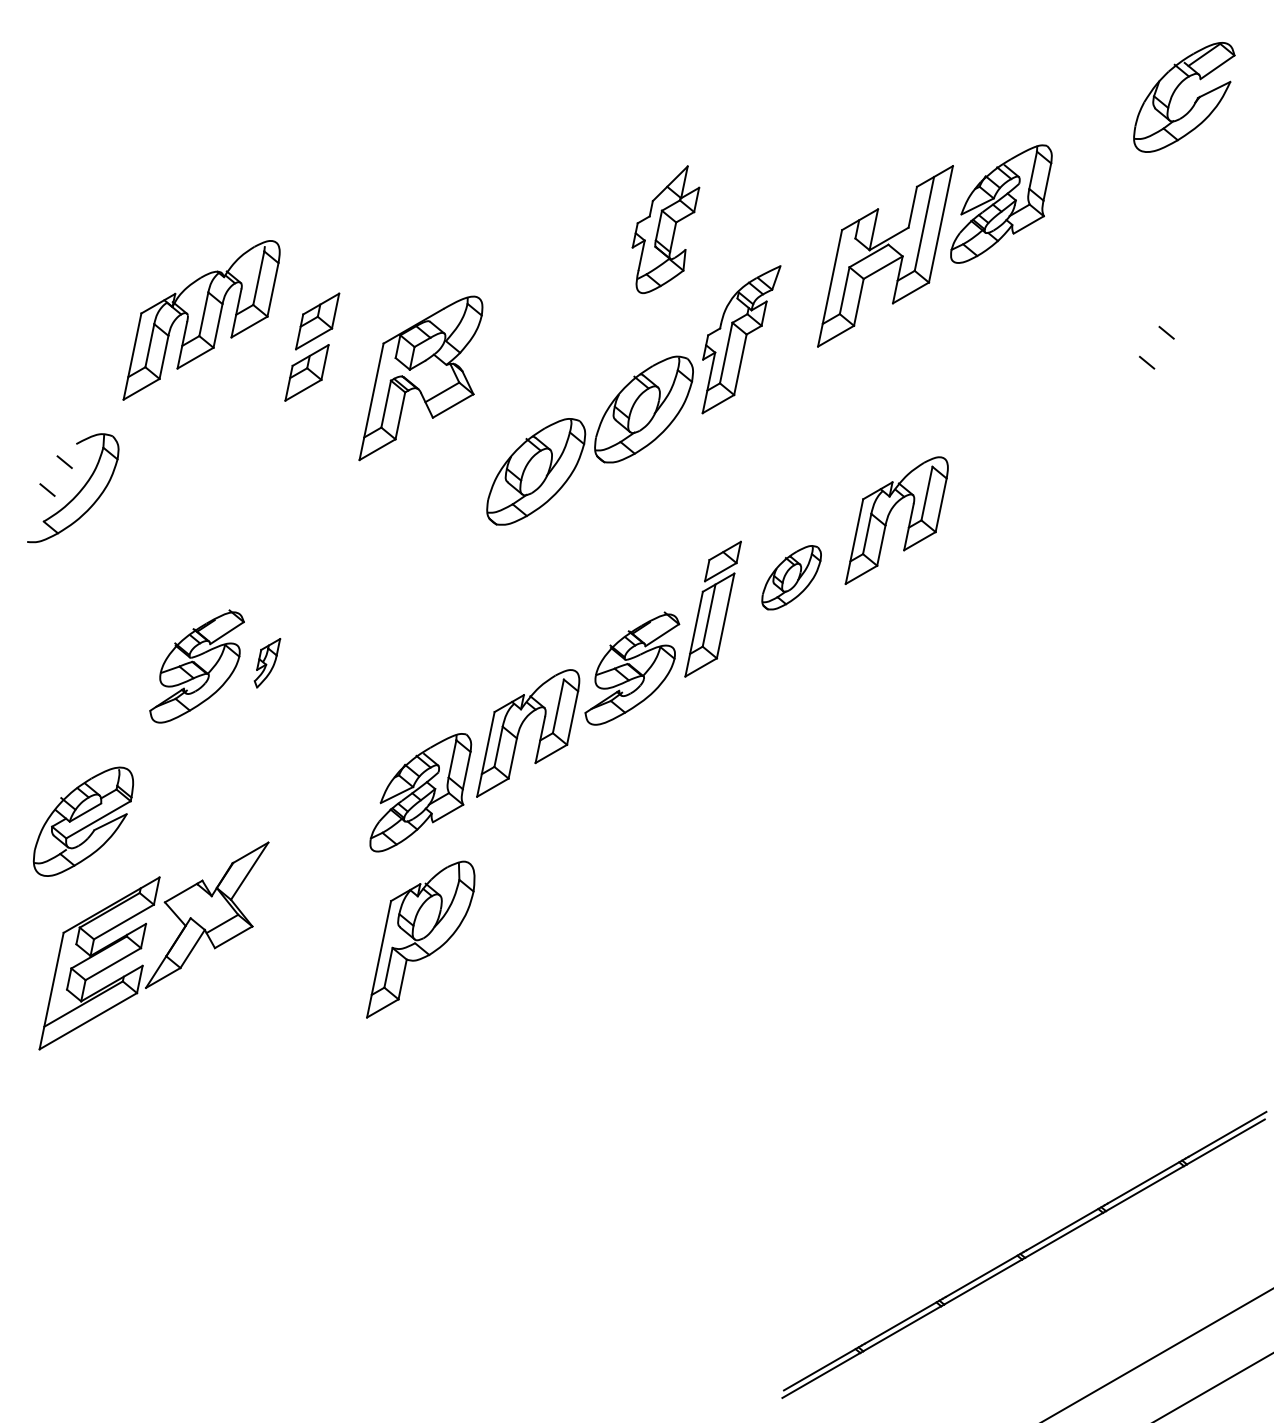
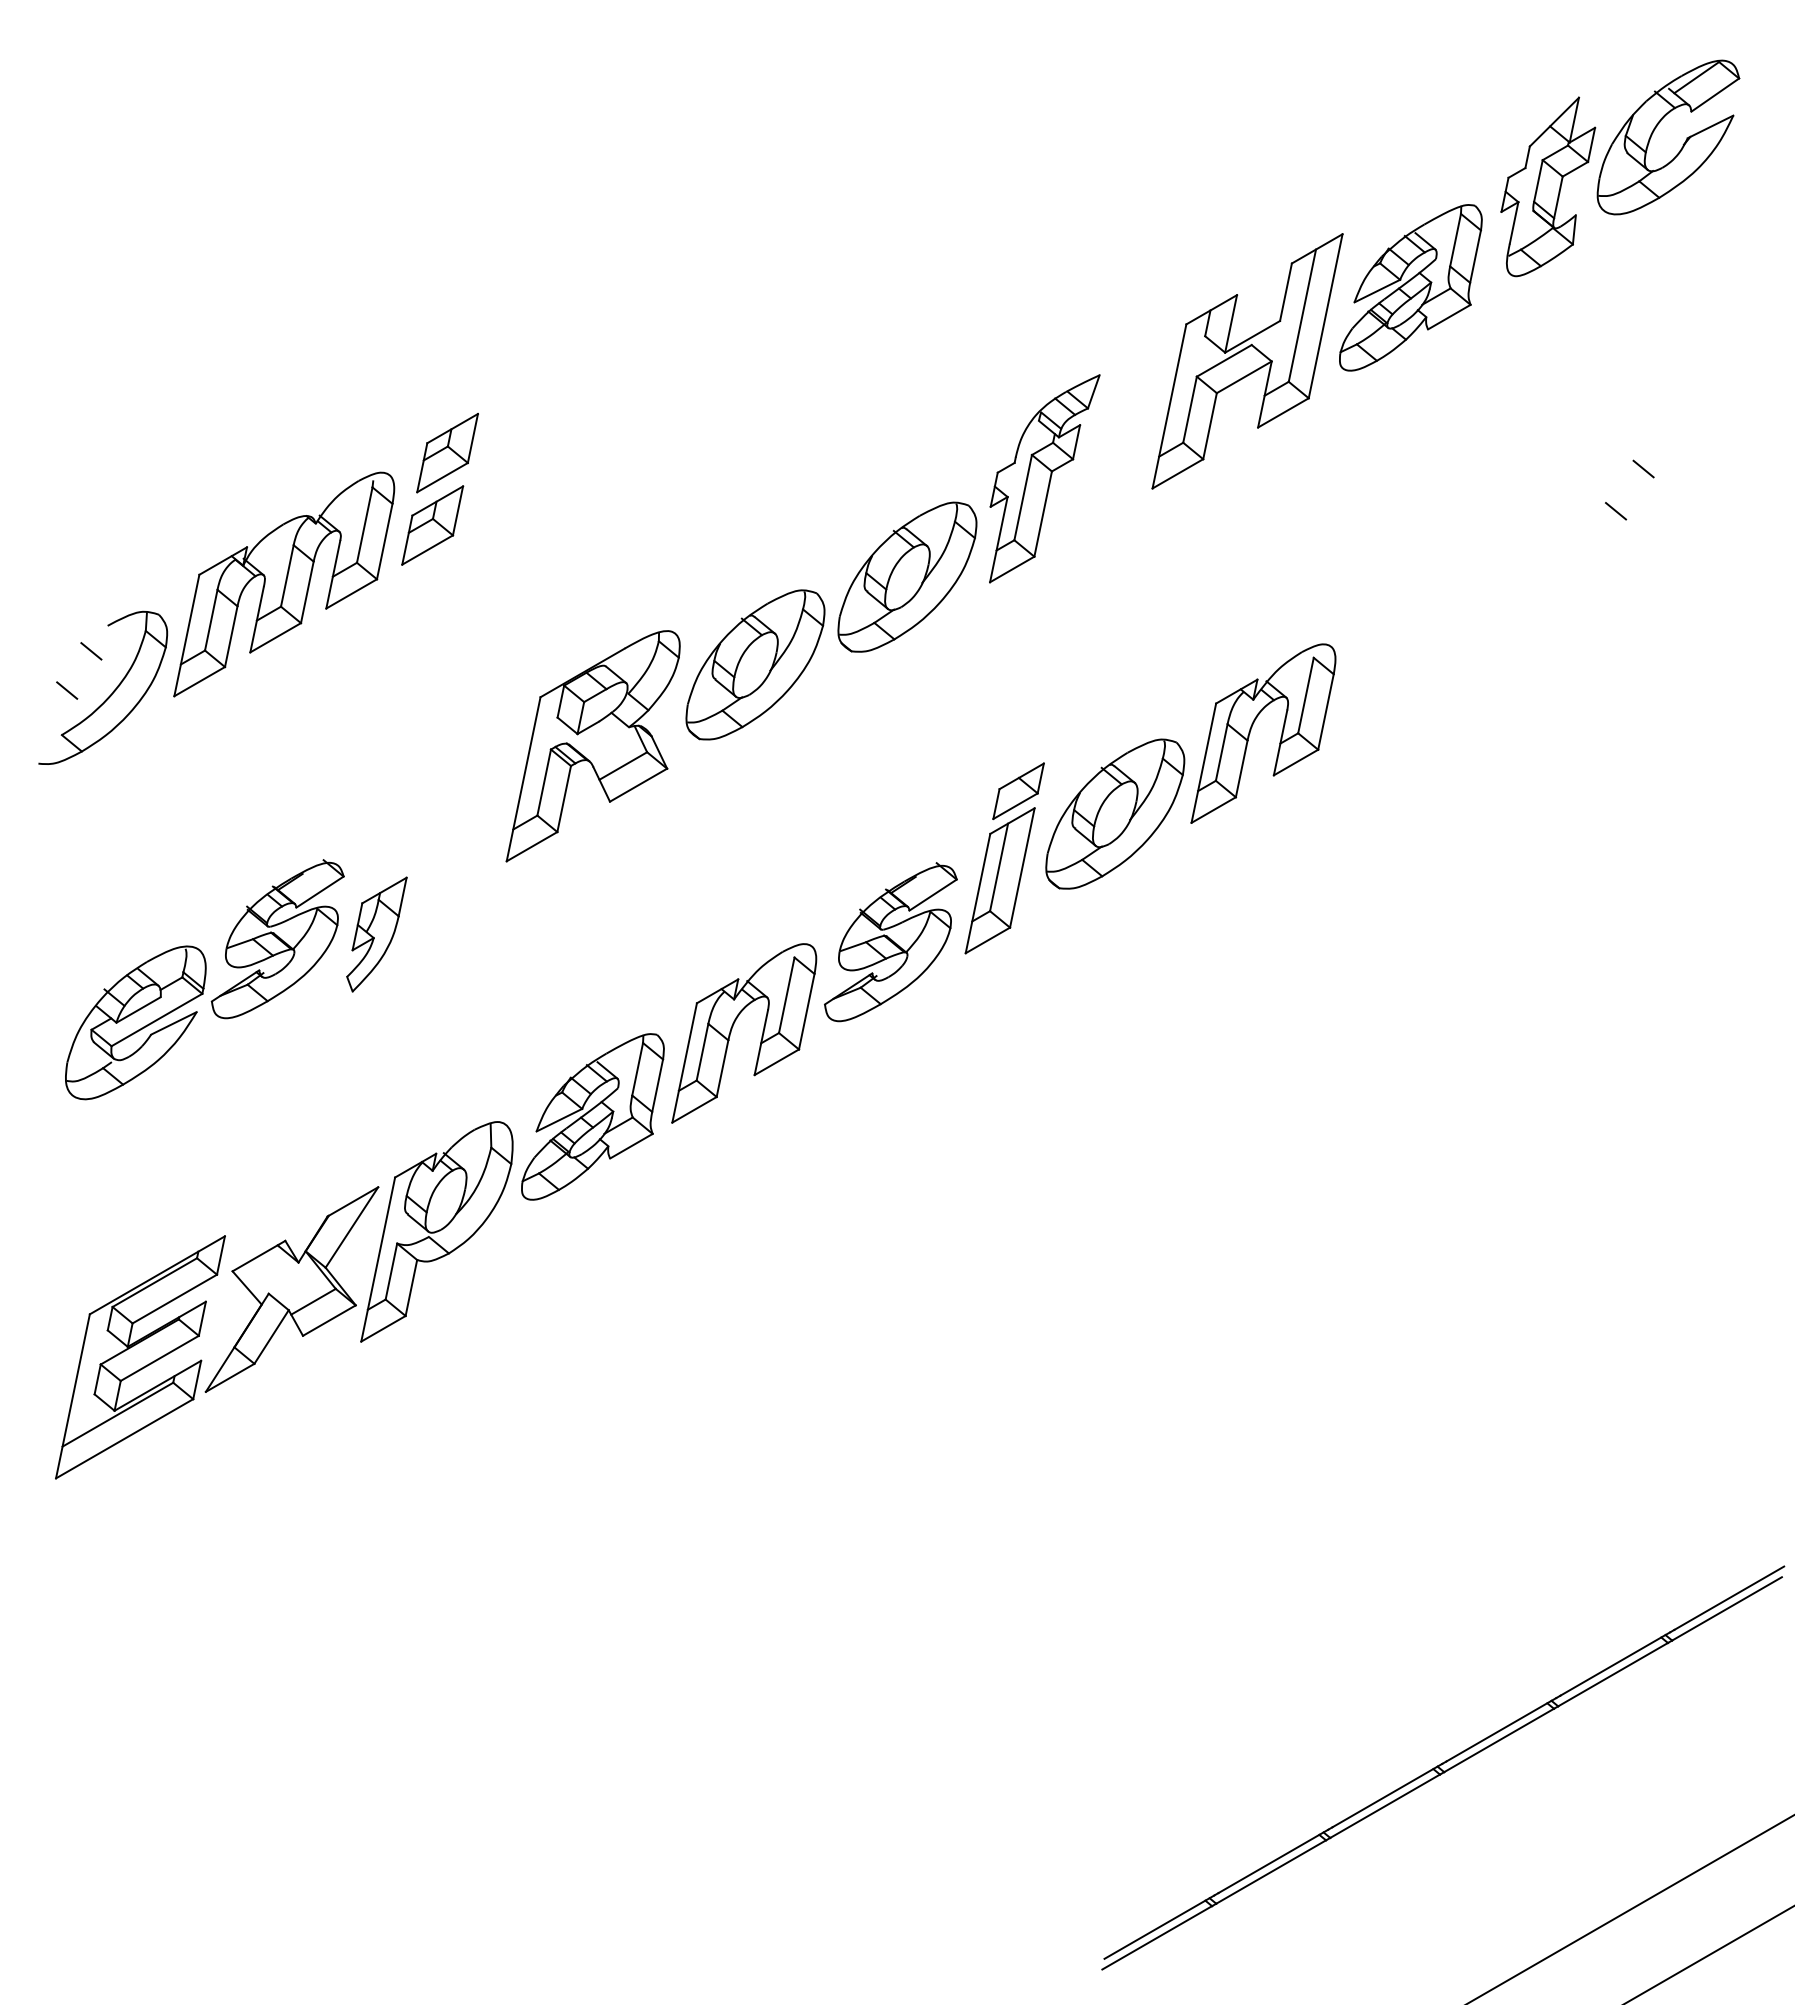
part: (666, 229) -> (1548, 186), moved
part: (201, 320) -> (284, 584), moved
part: (420, 378) -> (592, 746), moved
part: (791, 577) -> (1115, 813), size x1.67
part: (267, 663) -> (376, 934), size x1.67
part: (83, 821) -> (135, 1022), moved
part: (420, 939) -> (436, 1231), moved

